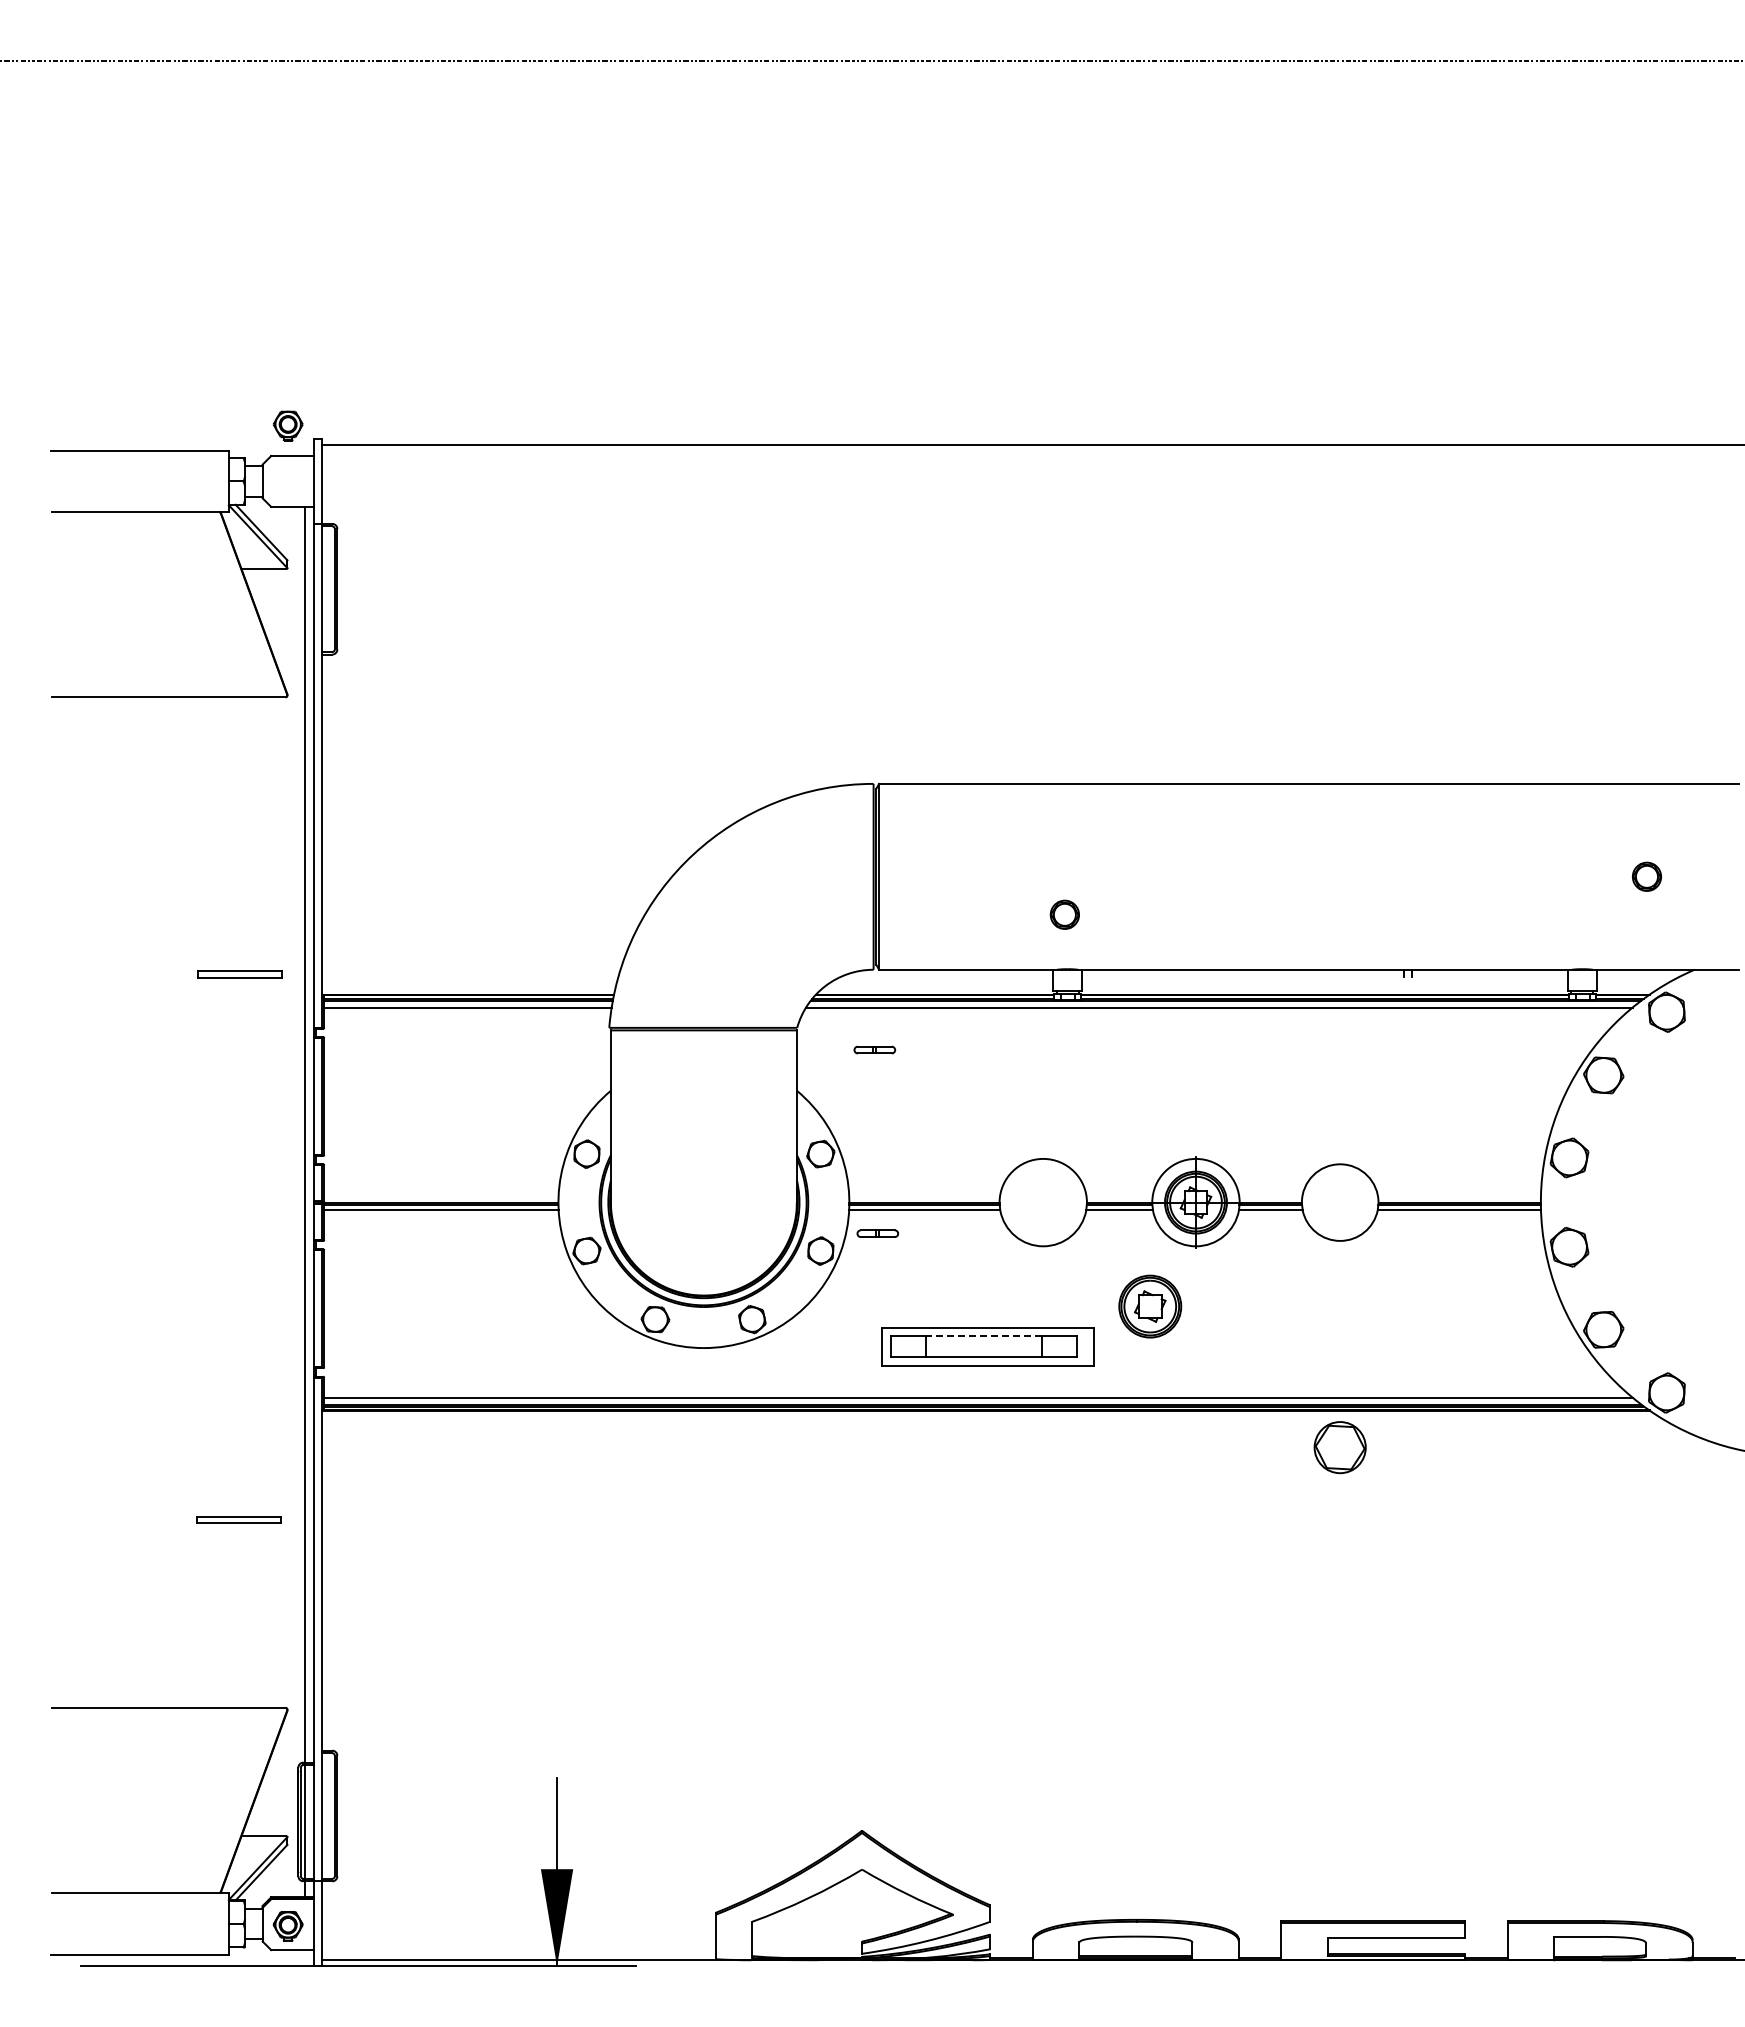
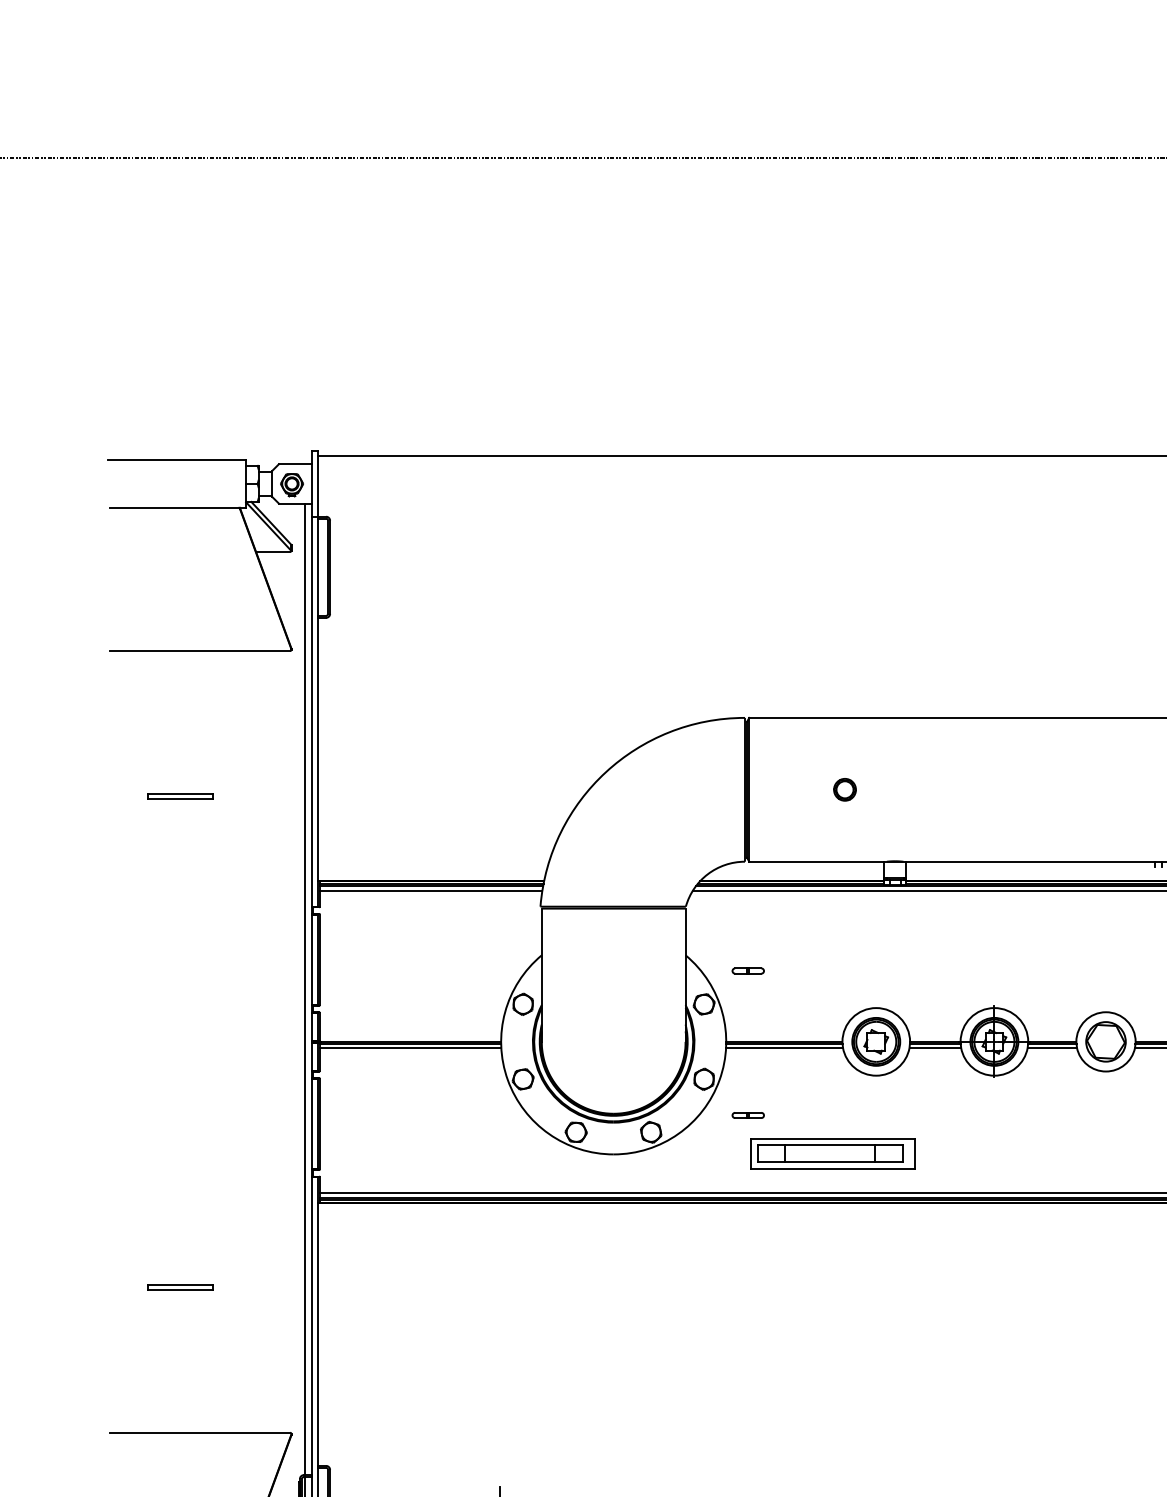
part: (288, 425) -> (292, 484), moved
part: (1064, 914) -> (844, 789), moved
part: (239, 974) -> (180, 796), moved
part: (874, 1049) -> (748, 970), moved
part: (877, 1233) -> (748, 1115), moved
part: (1150, 1306) -> (876, 1041), moved
line: (983, 1336) -> (830, 1145), dashed -> solid
part: (1339, 1447) -> (1105, 1041), moved
part: (238, 1519) -> (180, 1287), moved

